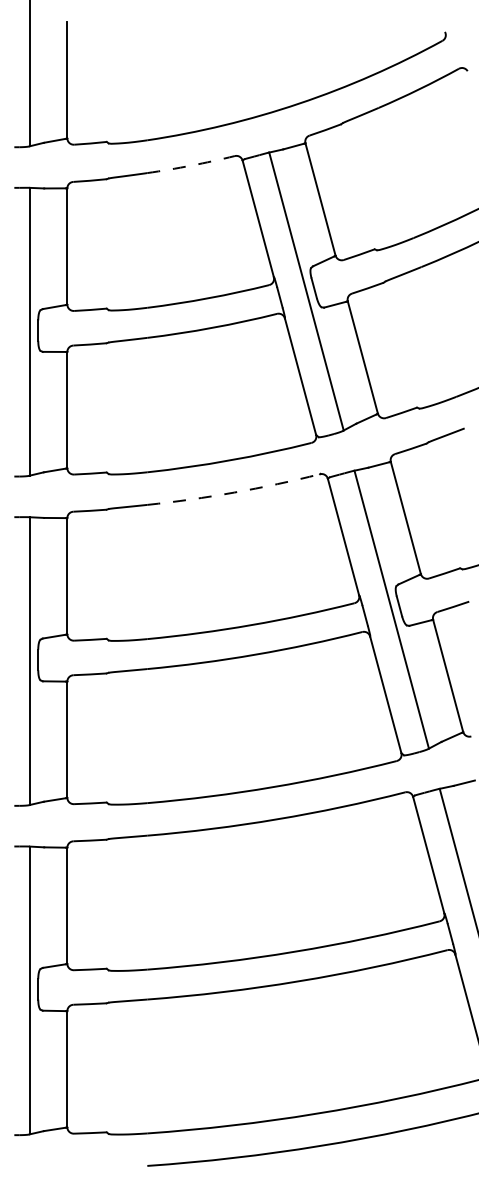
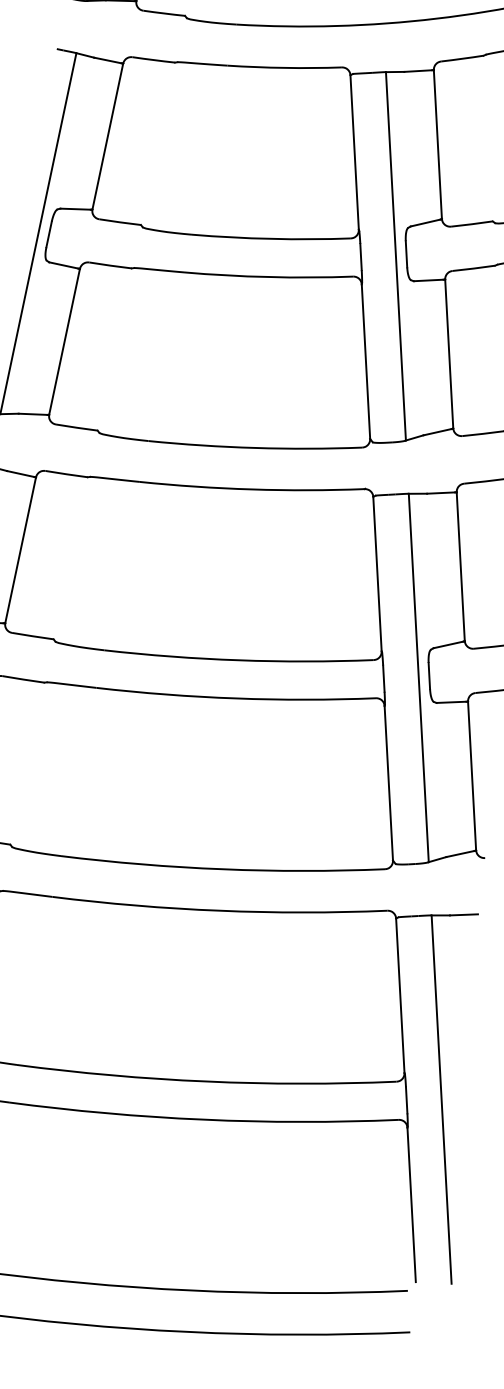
arc: (191, 165) -> (285, 67), dashed -> solid
arc: (234, 492) -> (252, 489), dashed -> solid

